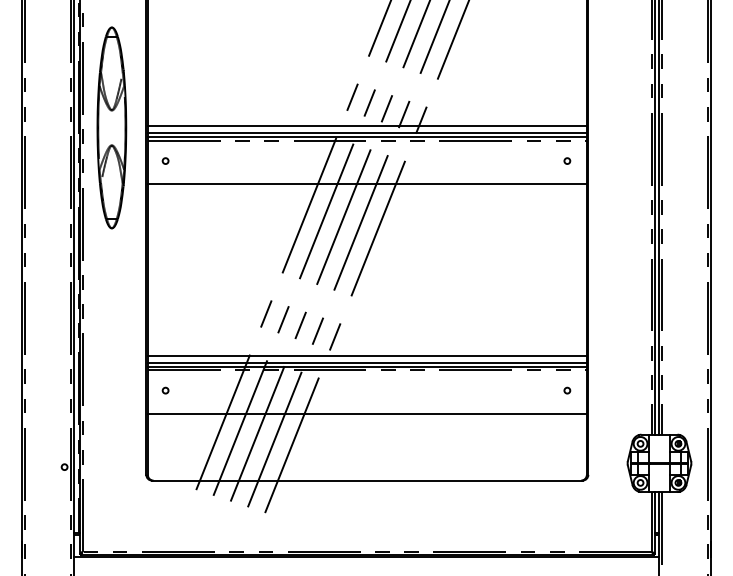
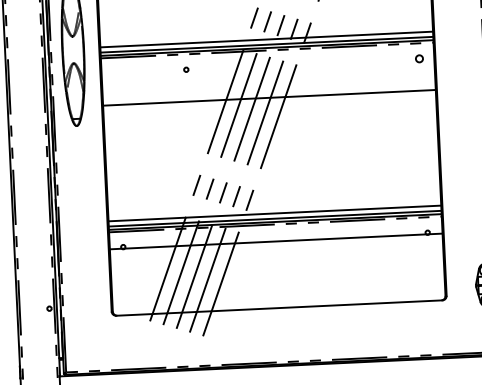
circle: (165, 160) -> (186, 69), moved
circle: (567, 160) -> (419, 58), size x1.6
line: (366, 184) -> (268, 98), moved
line: (366, 413) -> (275, 241), moved

